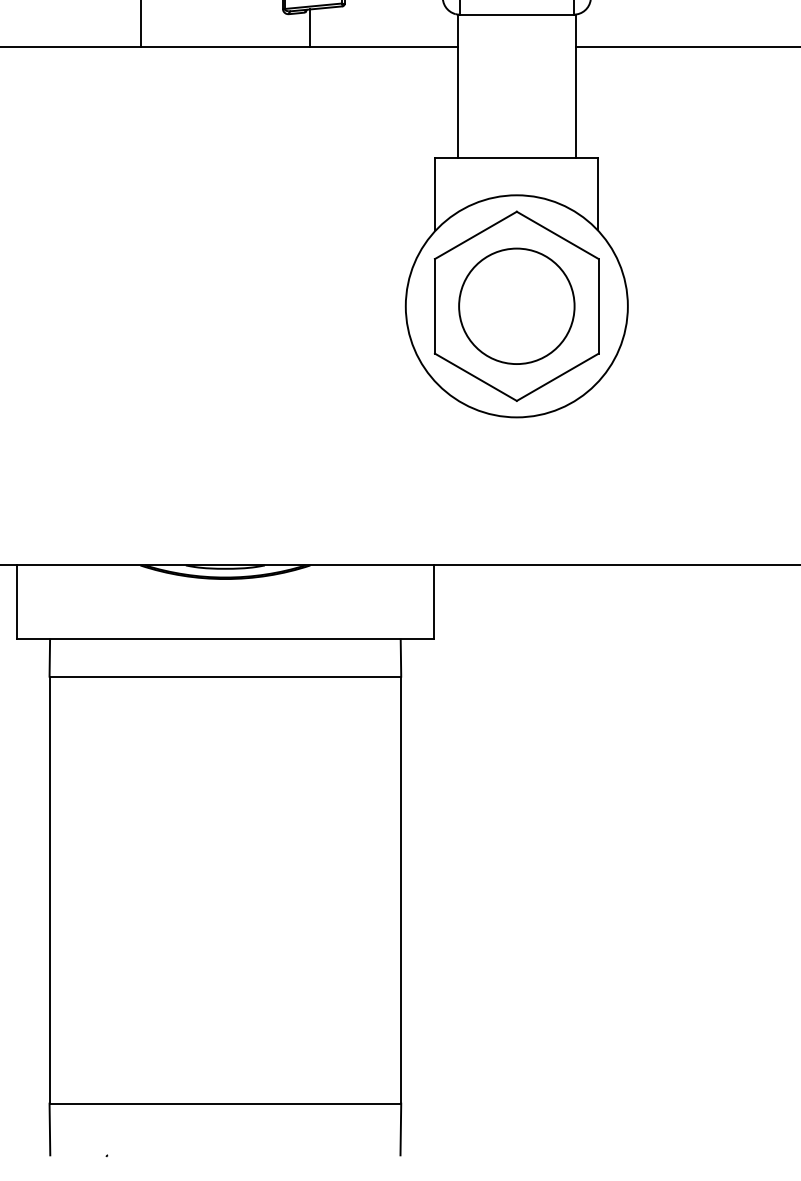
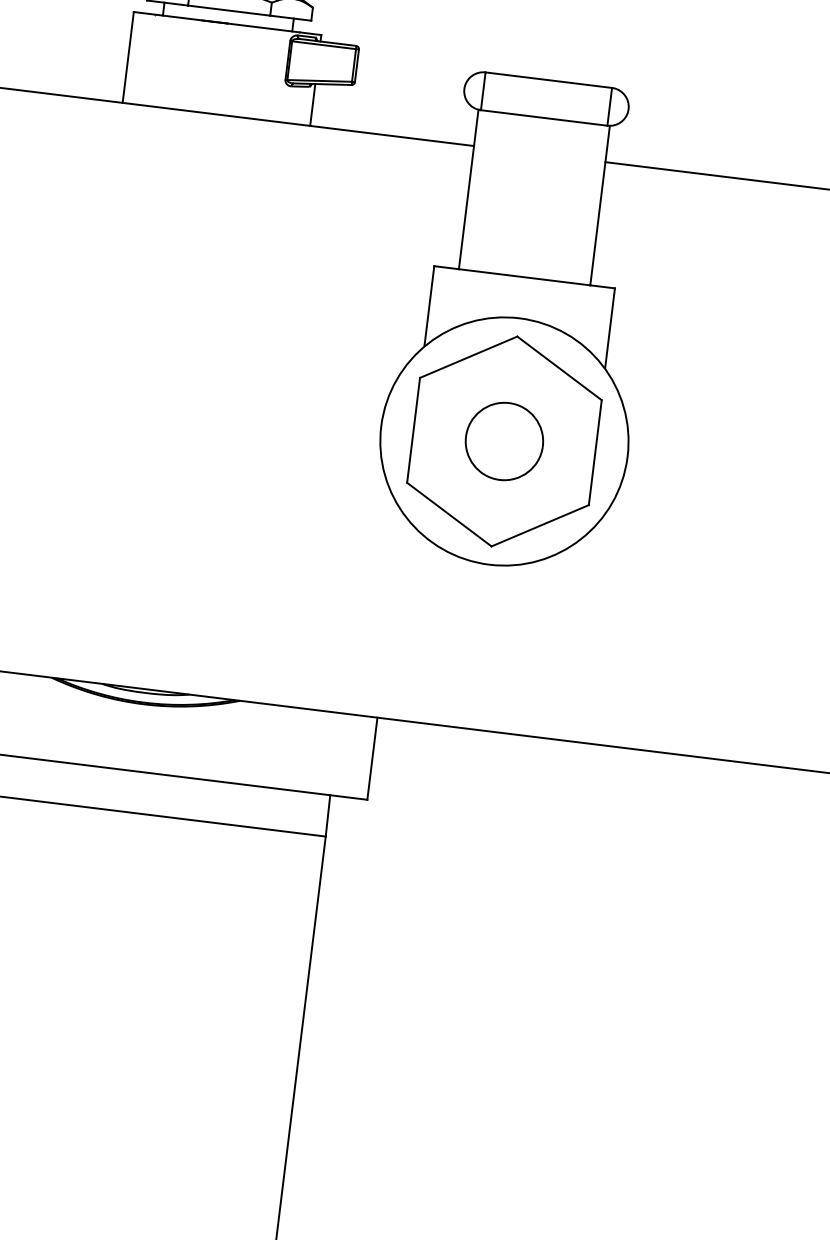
circle: (516, 306) -> (504, 441), size x0.6

